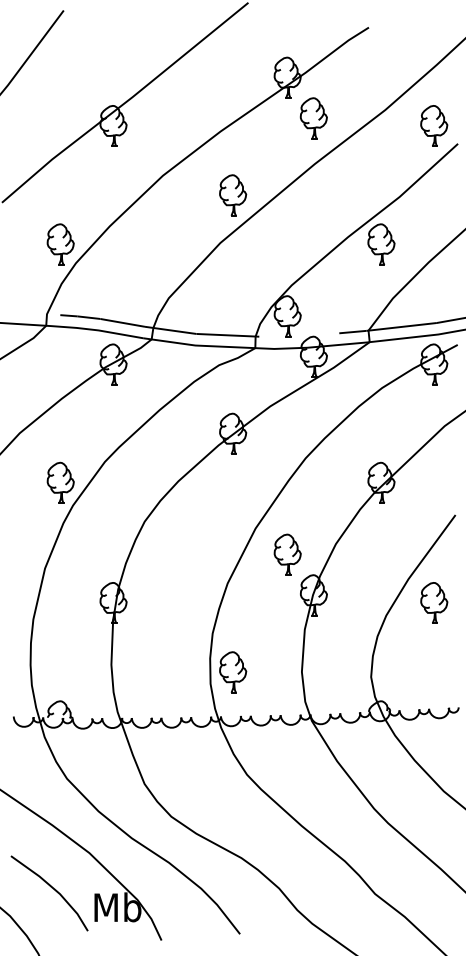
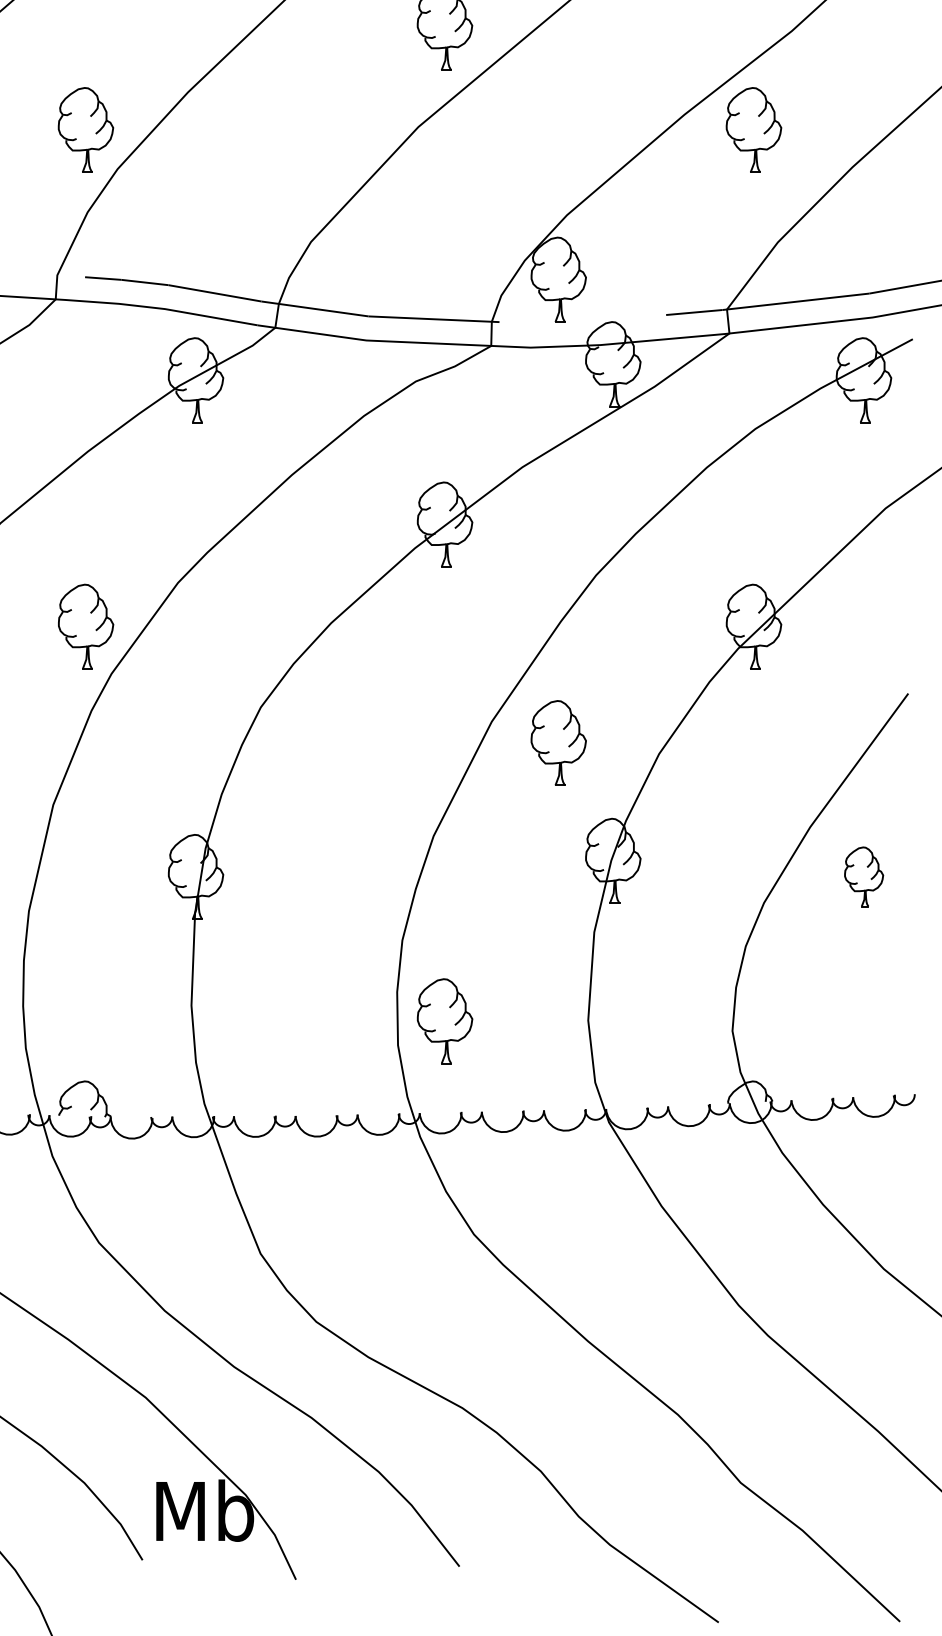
part: (287, 554) -> (558, 742), moved
part: (434, 602) -> (864, 875), size x0.7

